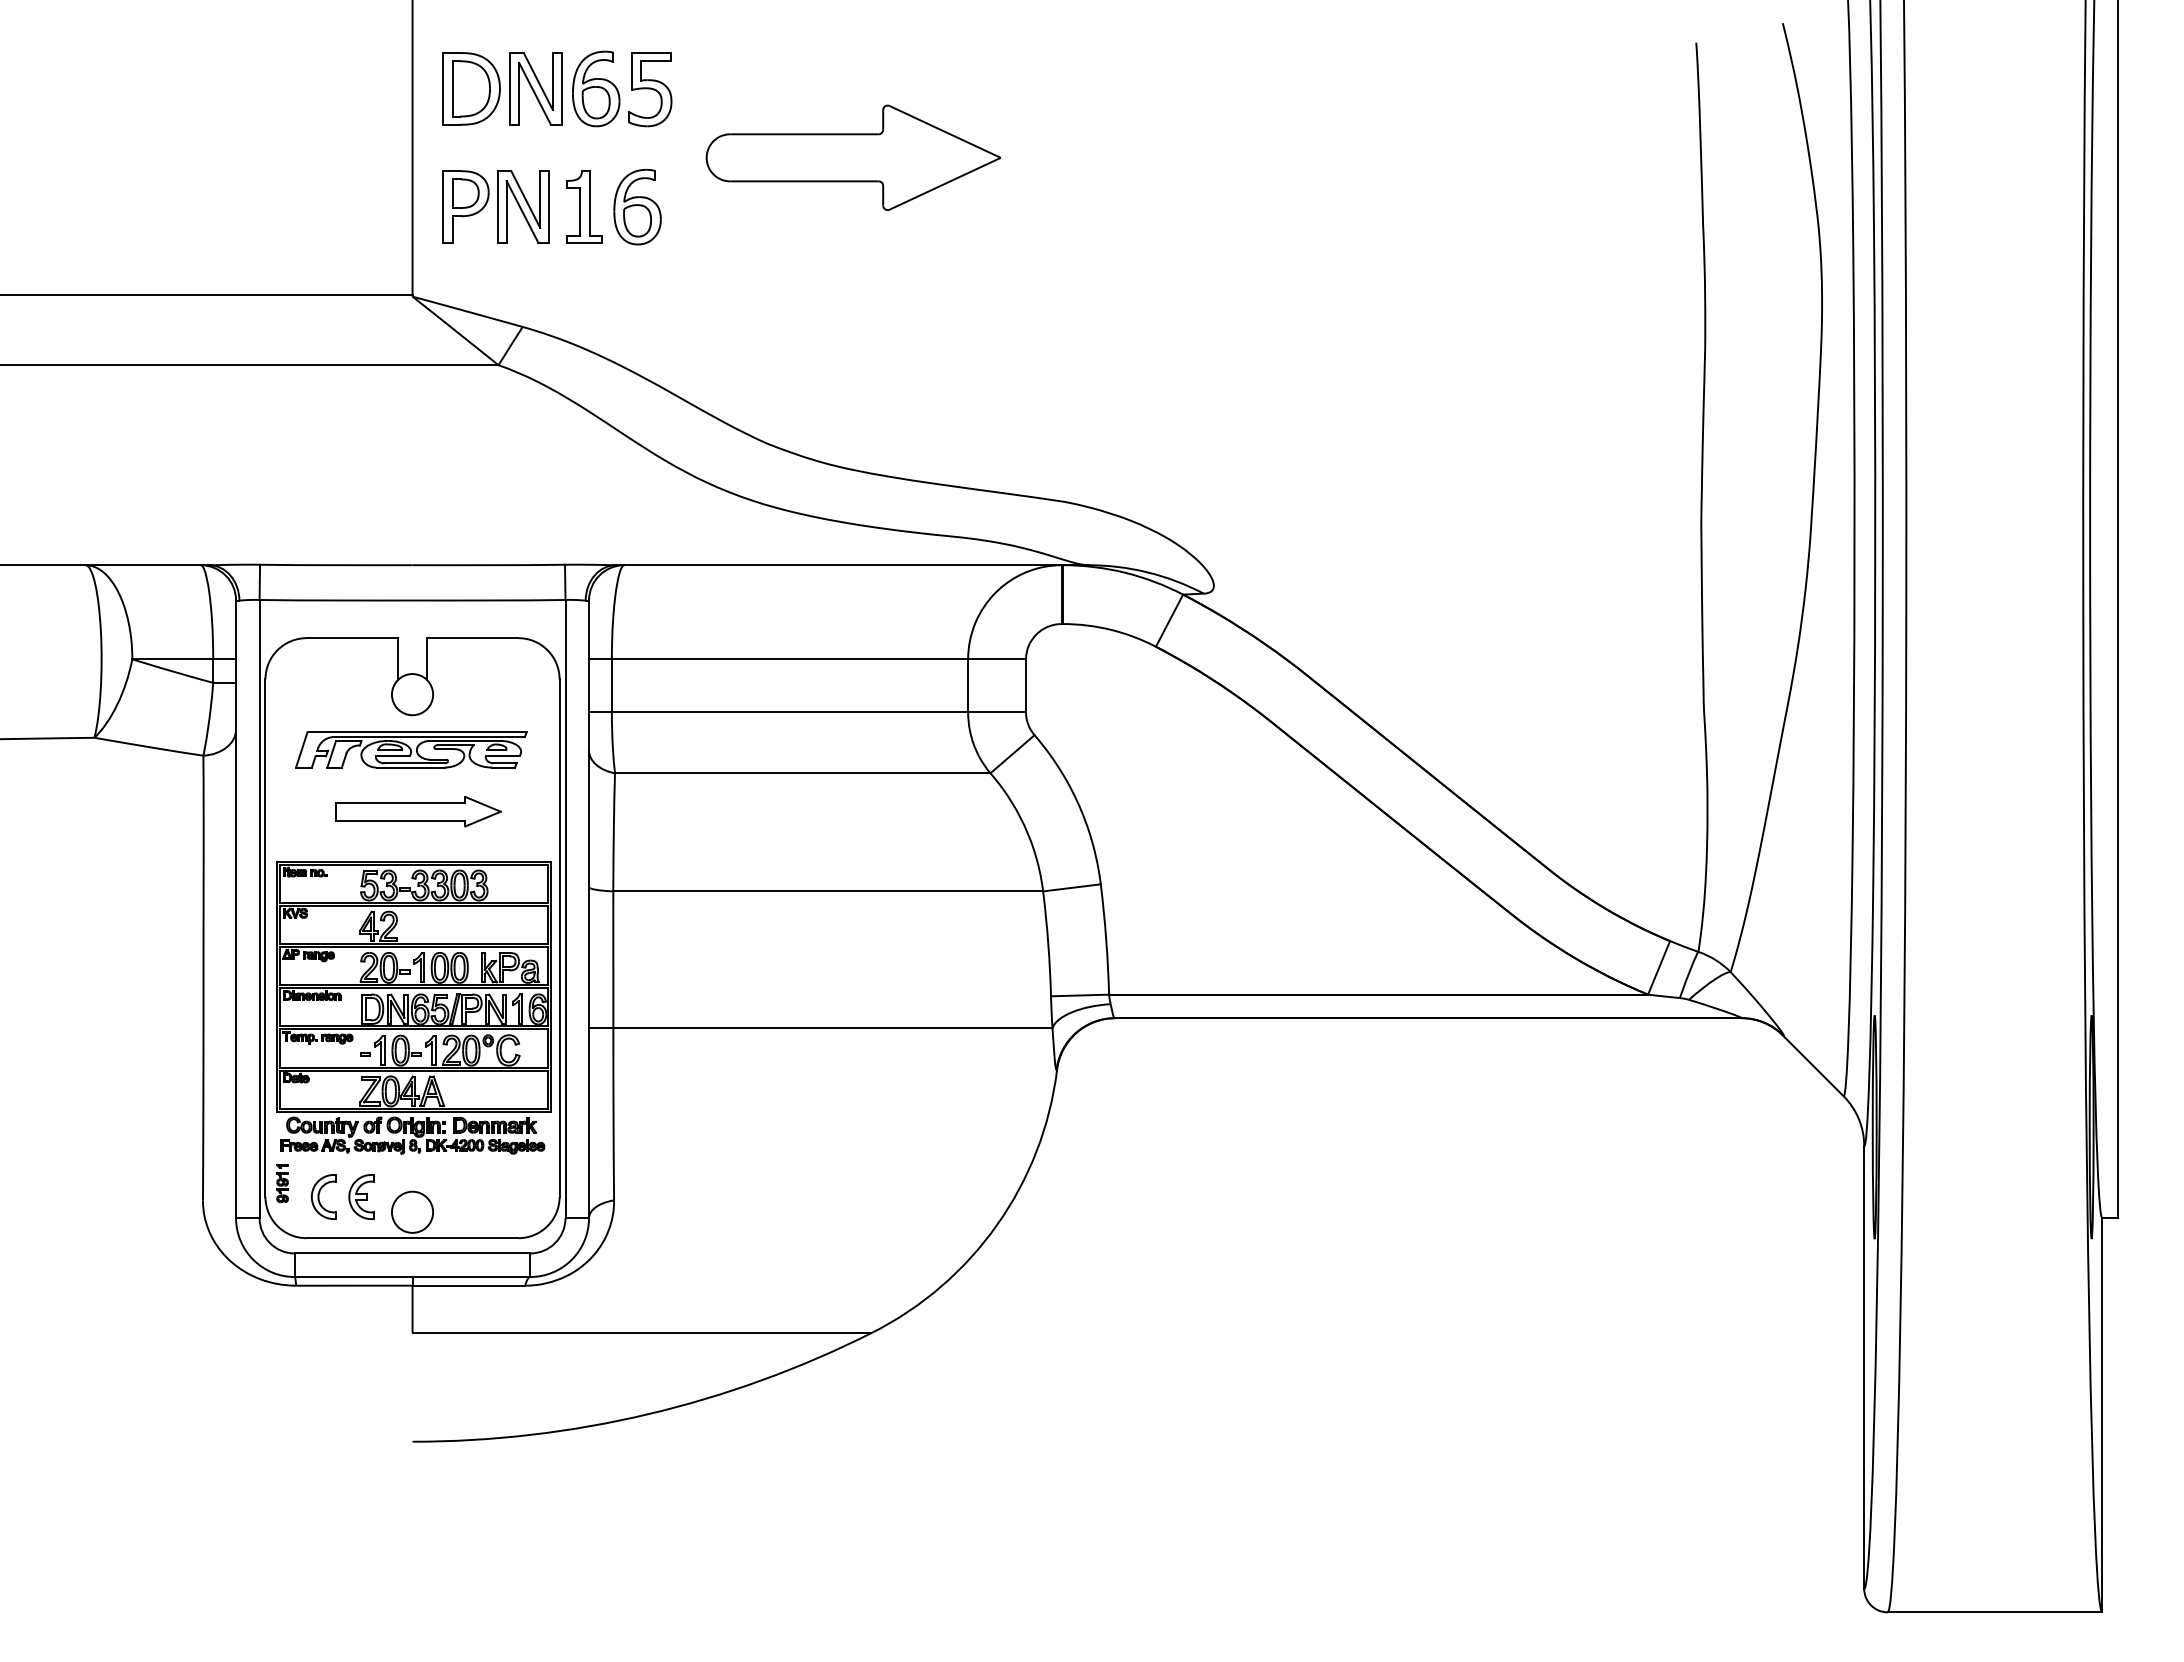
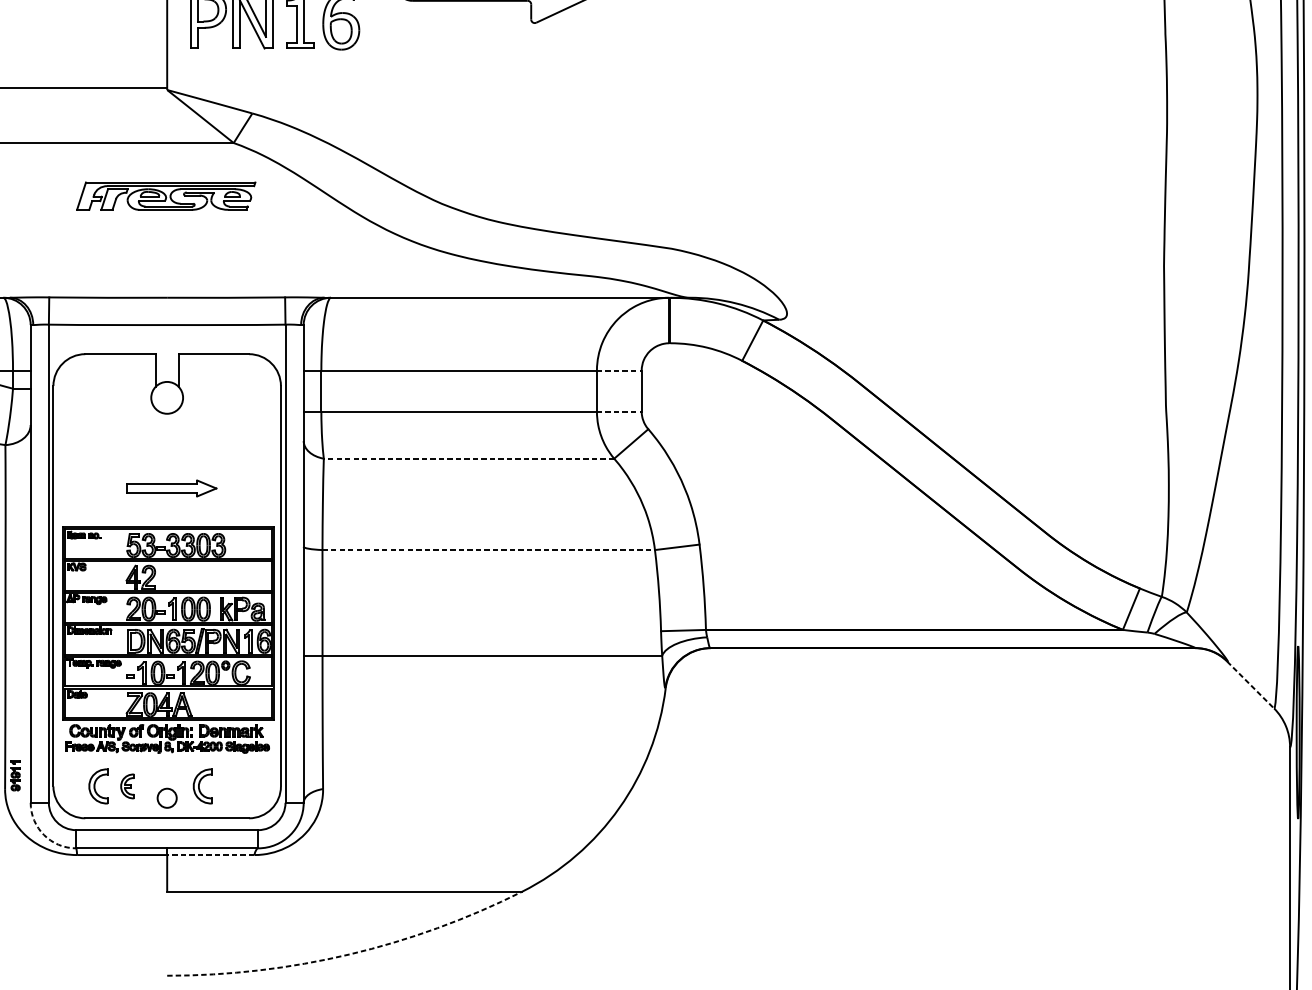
line: (997, 659) -> (619, 370), solid -> dashed
line: (997, 712) -> (619, 411), solid -> dashed
part: (411, 749) -> (166, 195), moved
line: (802, 773) -> (468, 458), solid -> dashed
part: (418, 811) -> (171, 488), size x0.7
line: (828, 891) -> (488, 550), solid -> dashed
line: (1813, 1065) -> (1250, 684), solid -> dashed
part: (282, 1183) -> (15, 776), moved
part: (361, 1196) -> (127, 786), size x0.7
part: (458, 1196) -> (202, 786), added
circle: (412, 1211) -> (167, 797), size x0.6
arc: (253, 1259) -> (44, 834), solid -> dashed
line: (468, 1285) -> (210, 854), solid -> dashed
arc: (648, 1414) -> (349, 954), solid -> dashed

